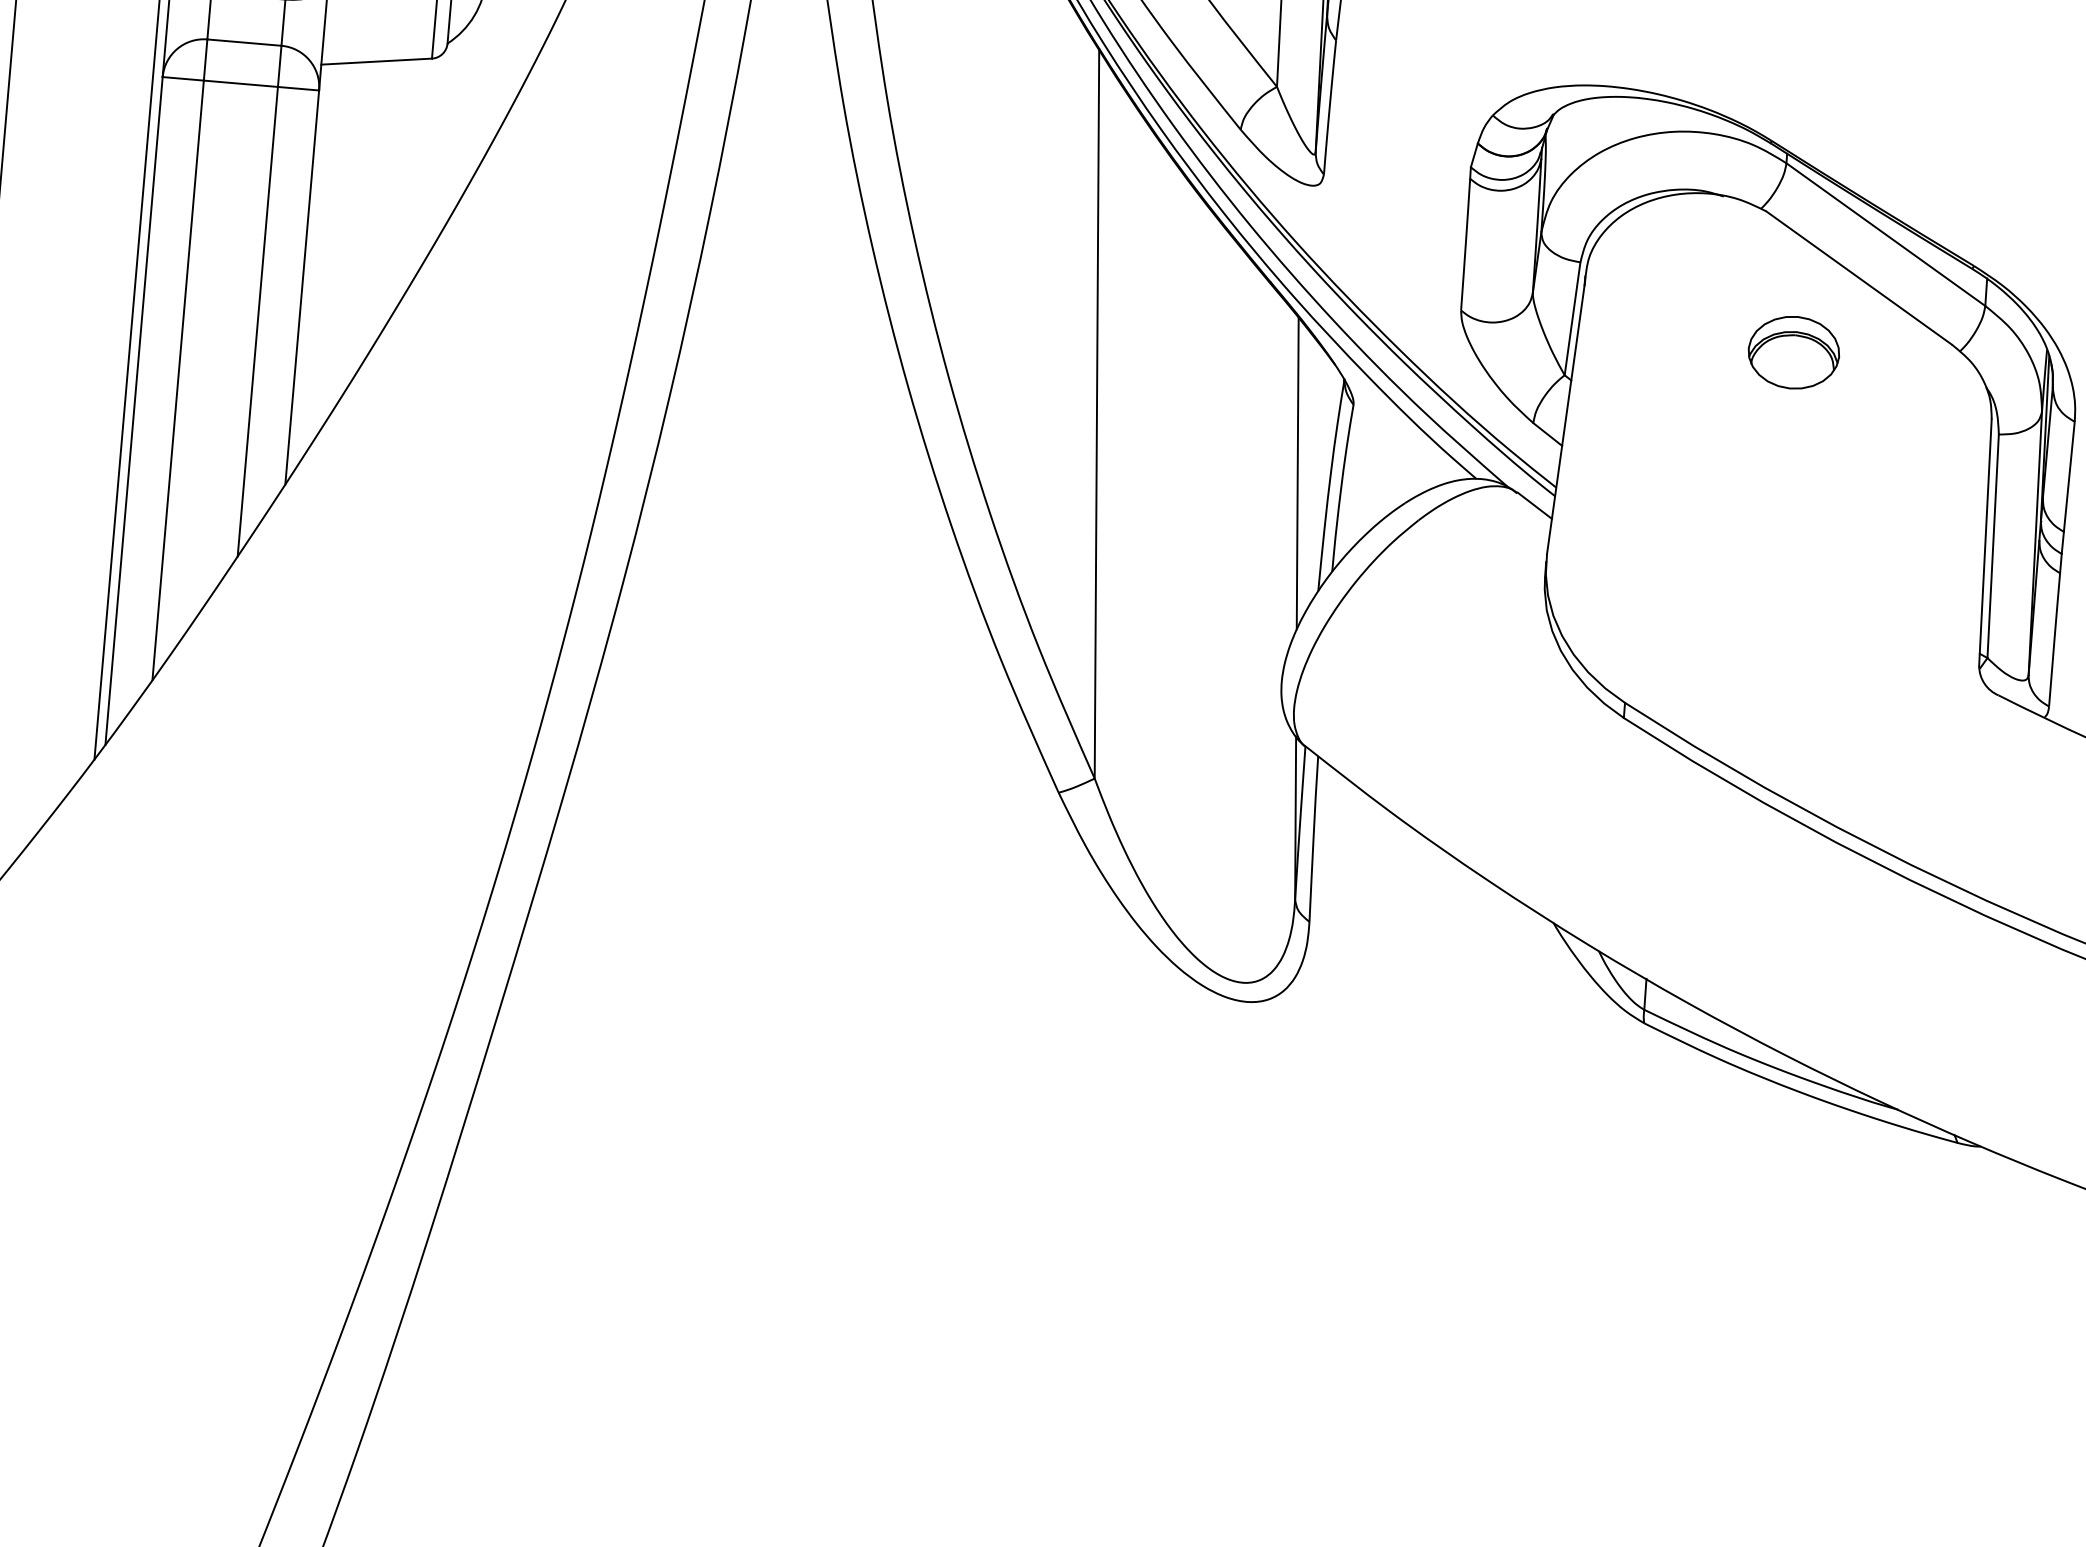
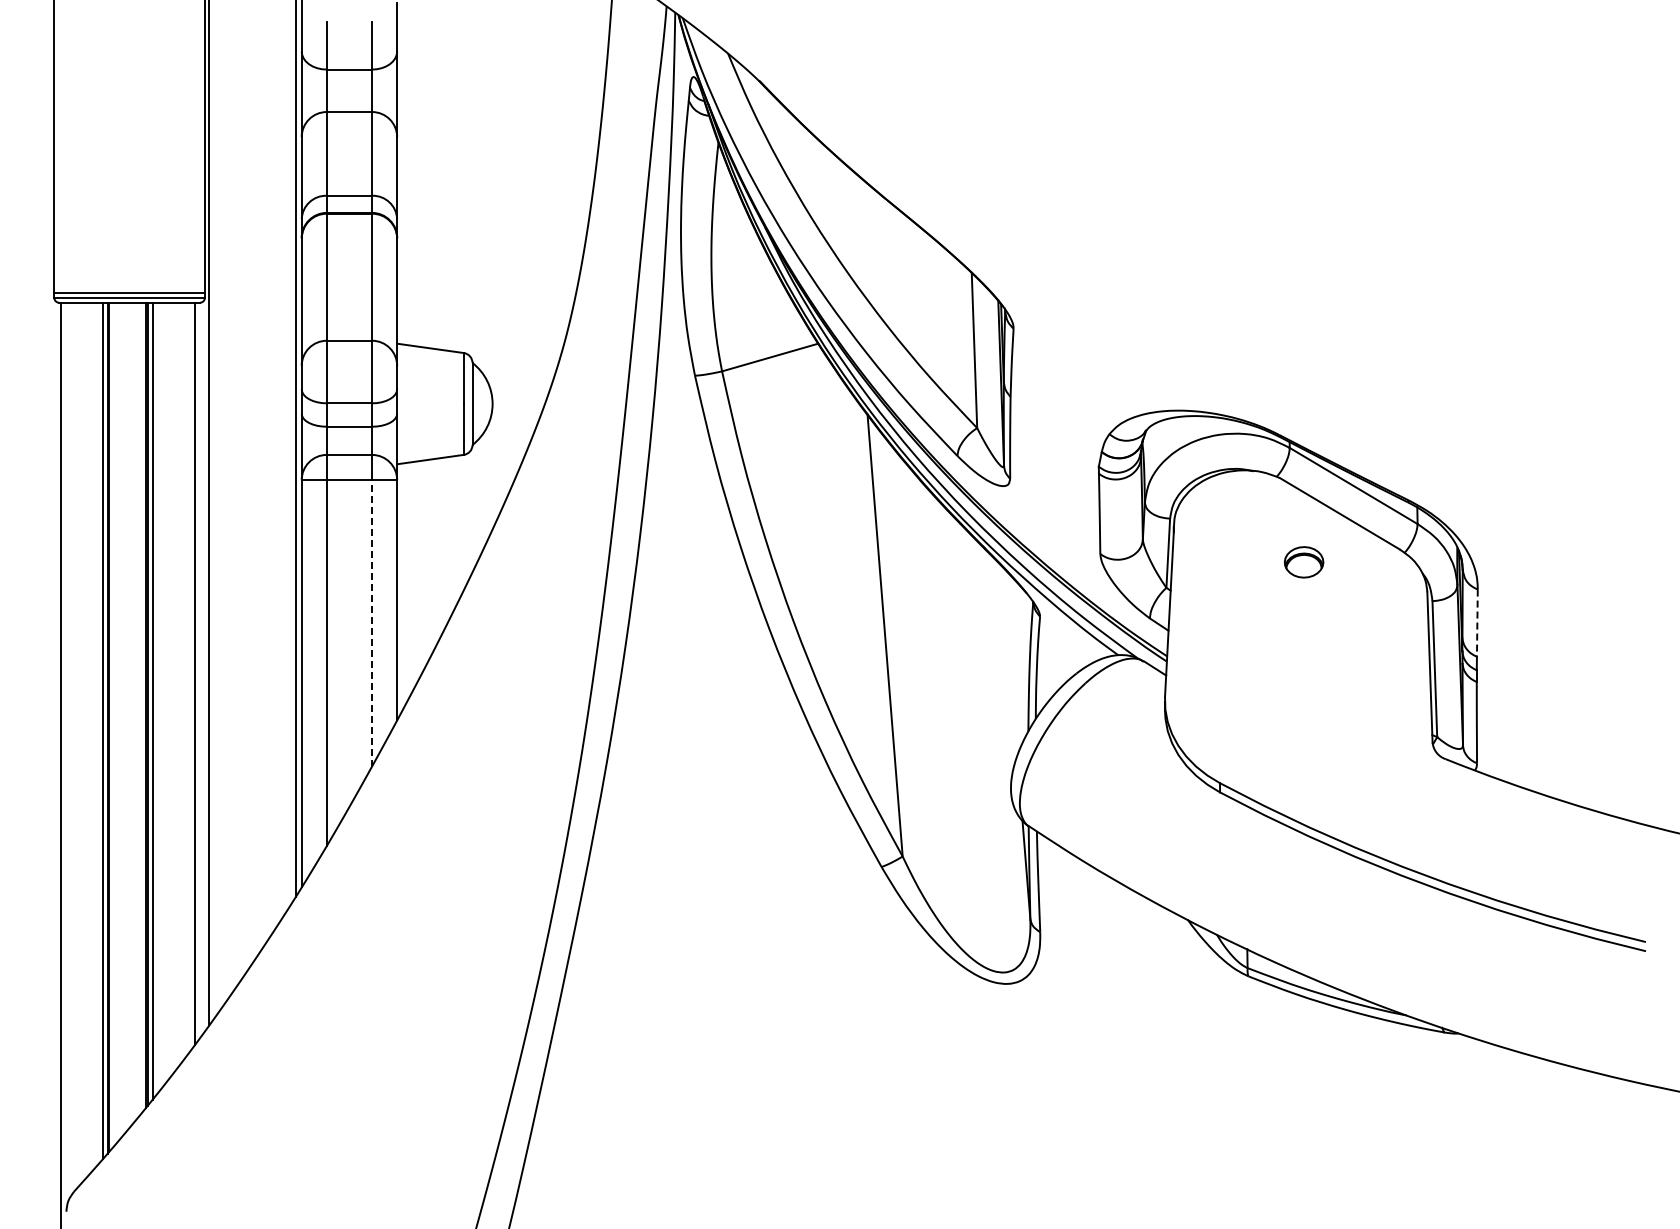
line: (258, 320) -> (372, 622), solid -> dashed
part: (1792, 352) -> (1303, 562), size x0.7
line: (1297, 472) -> (1009, 660), removed
line: (2069, 477) -> (1477, 623), solid -> dashed

